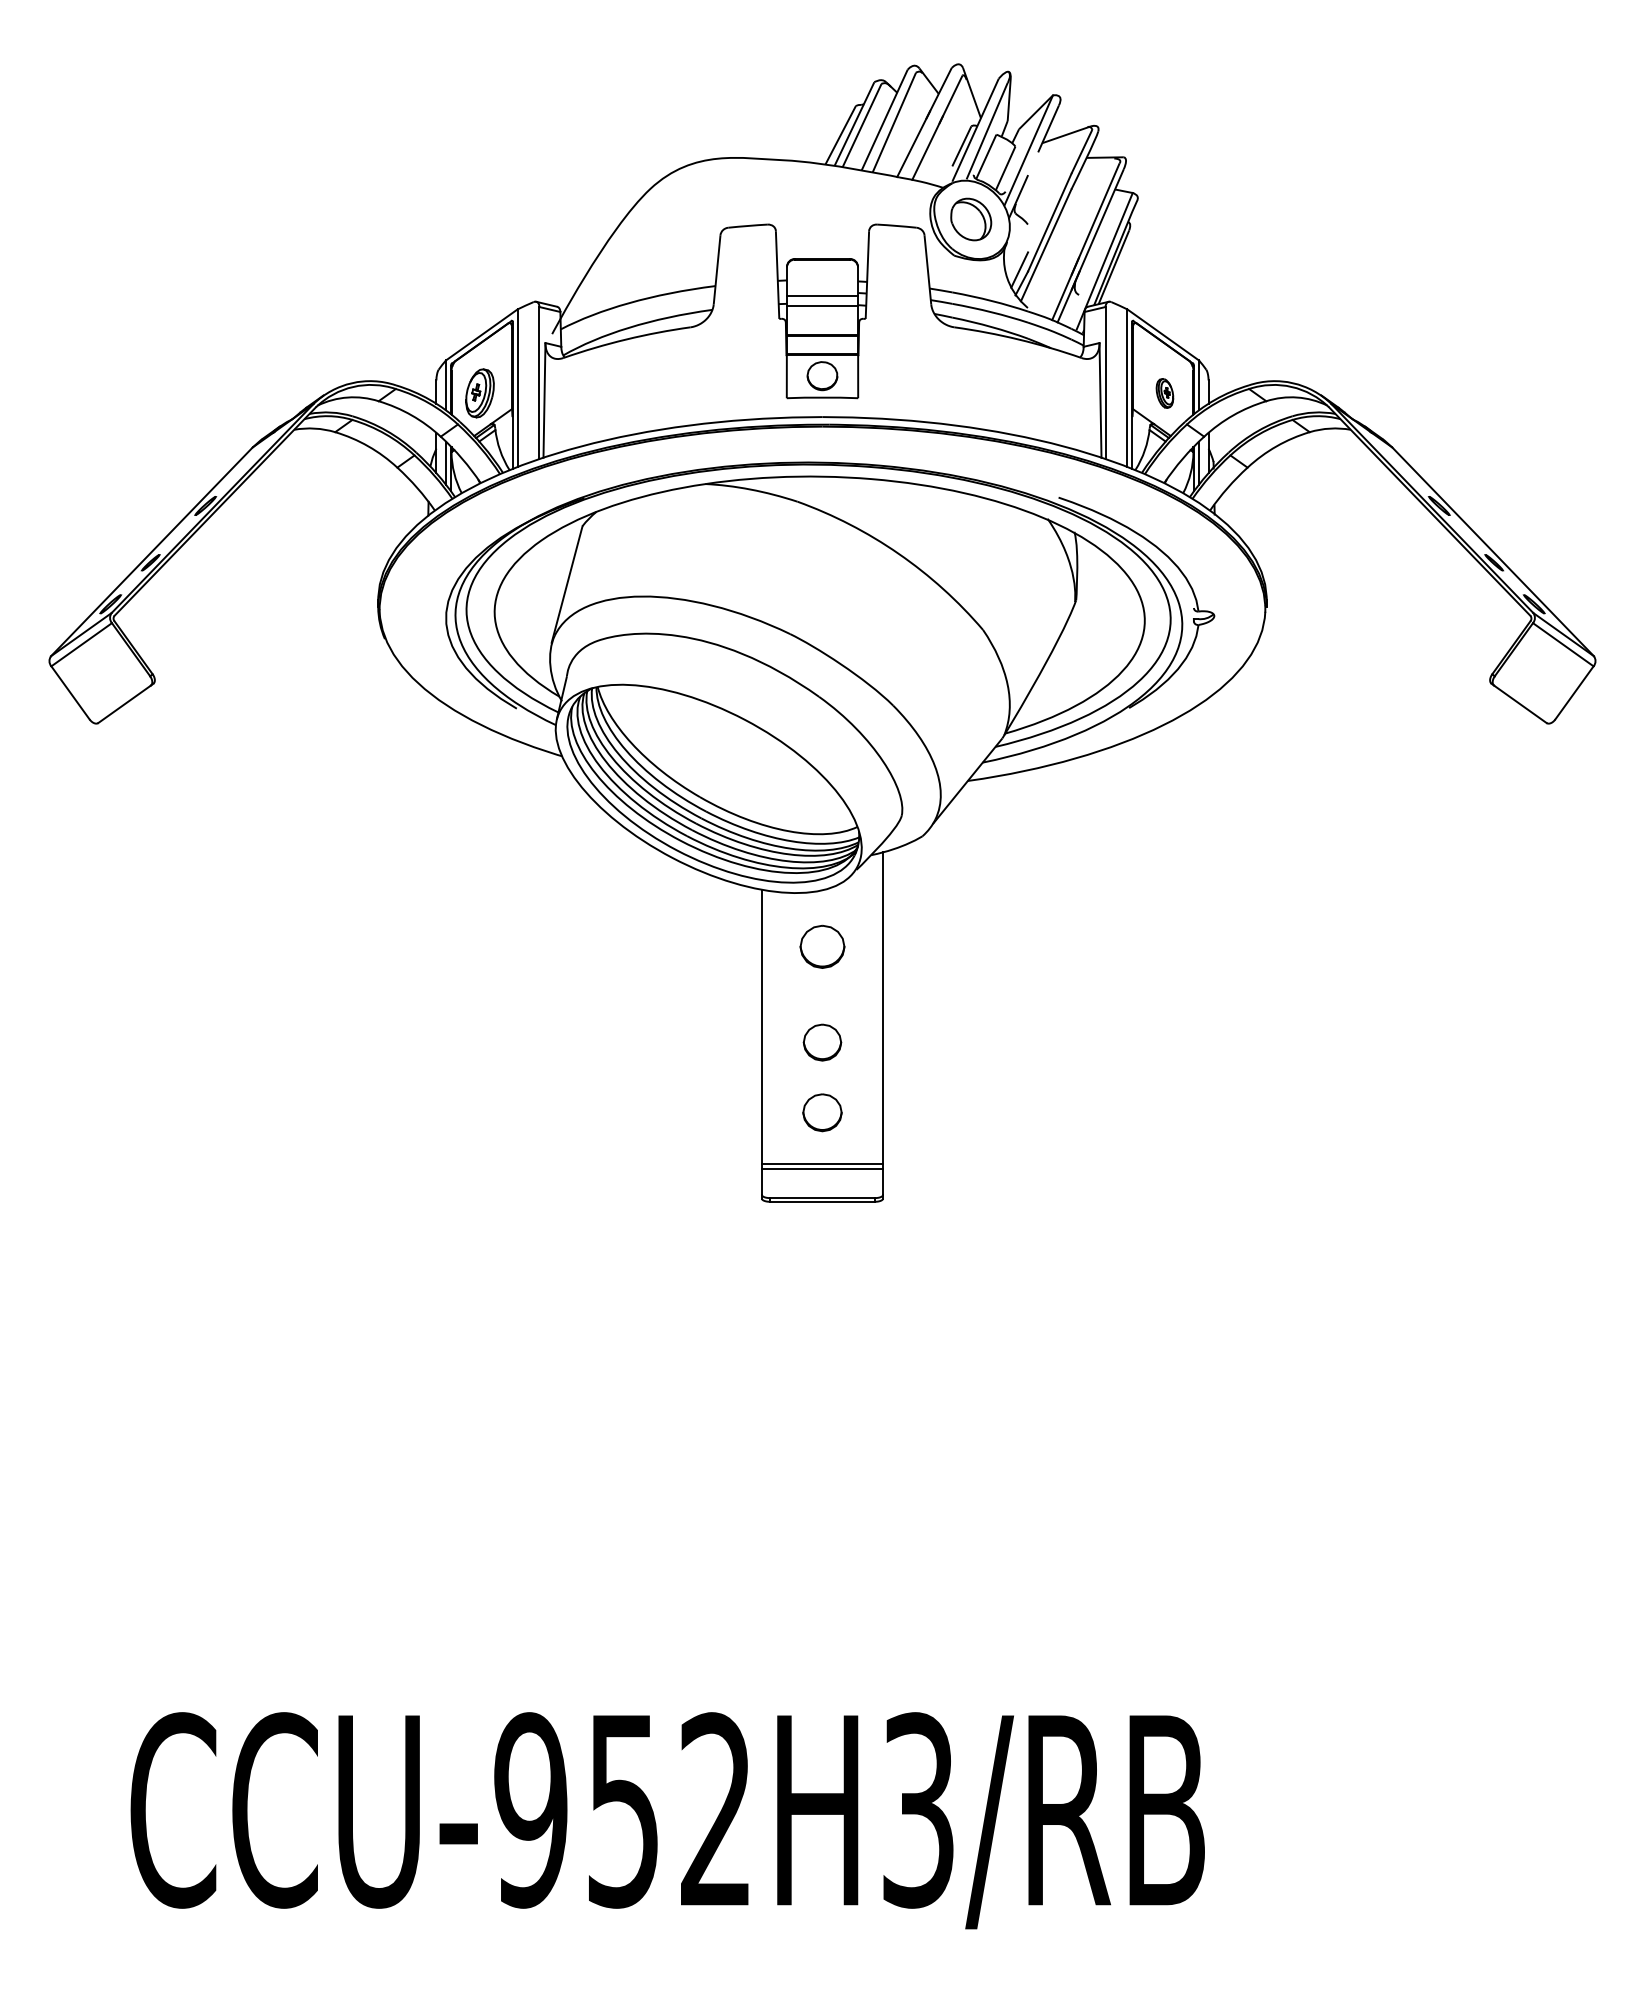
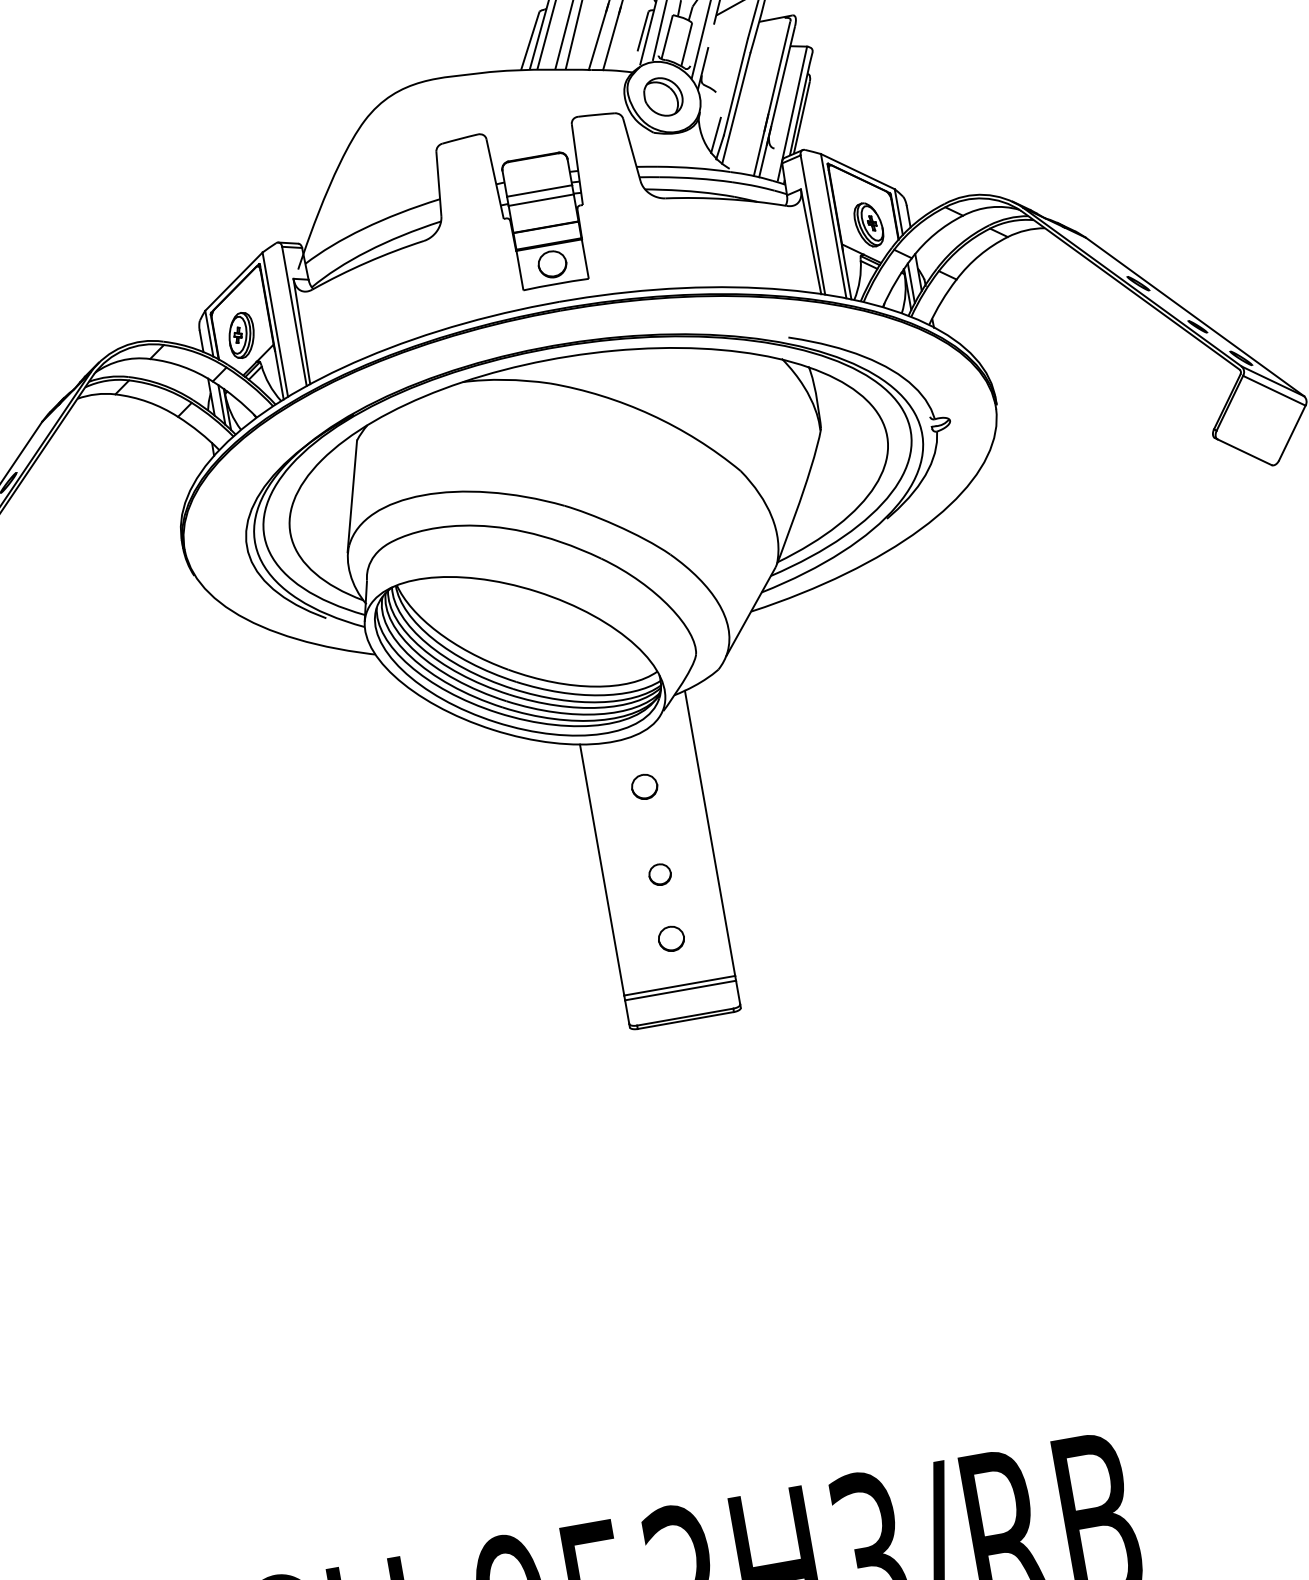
part: (1164, 393) -> (868, 225), size x1.67
part: (822, 946) -> (644, 786), size x0.62
part: (822, 1042) -> (660, 874), size x0.62
part: (822, 1112) -> (671, 938), size x0.71

